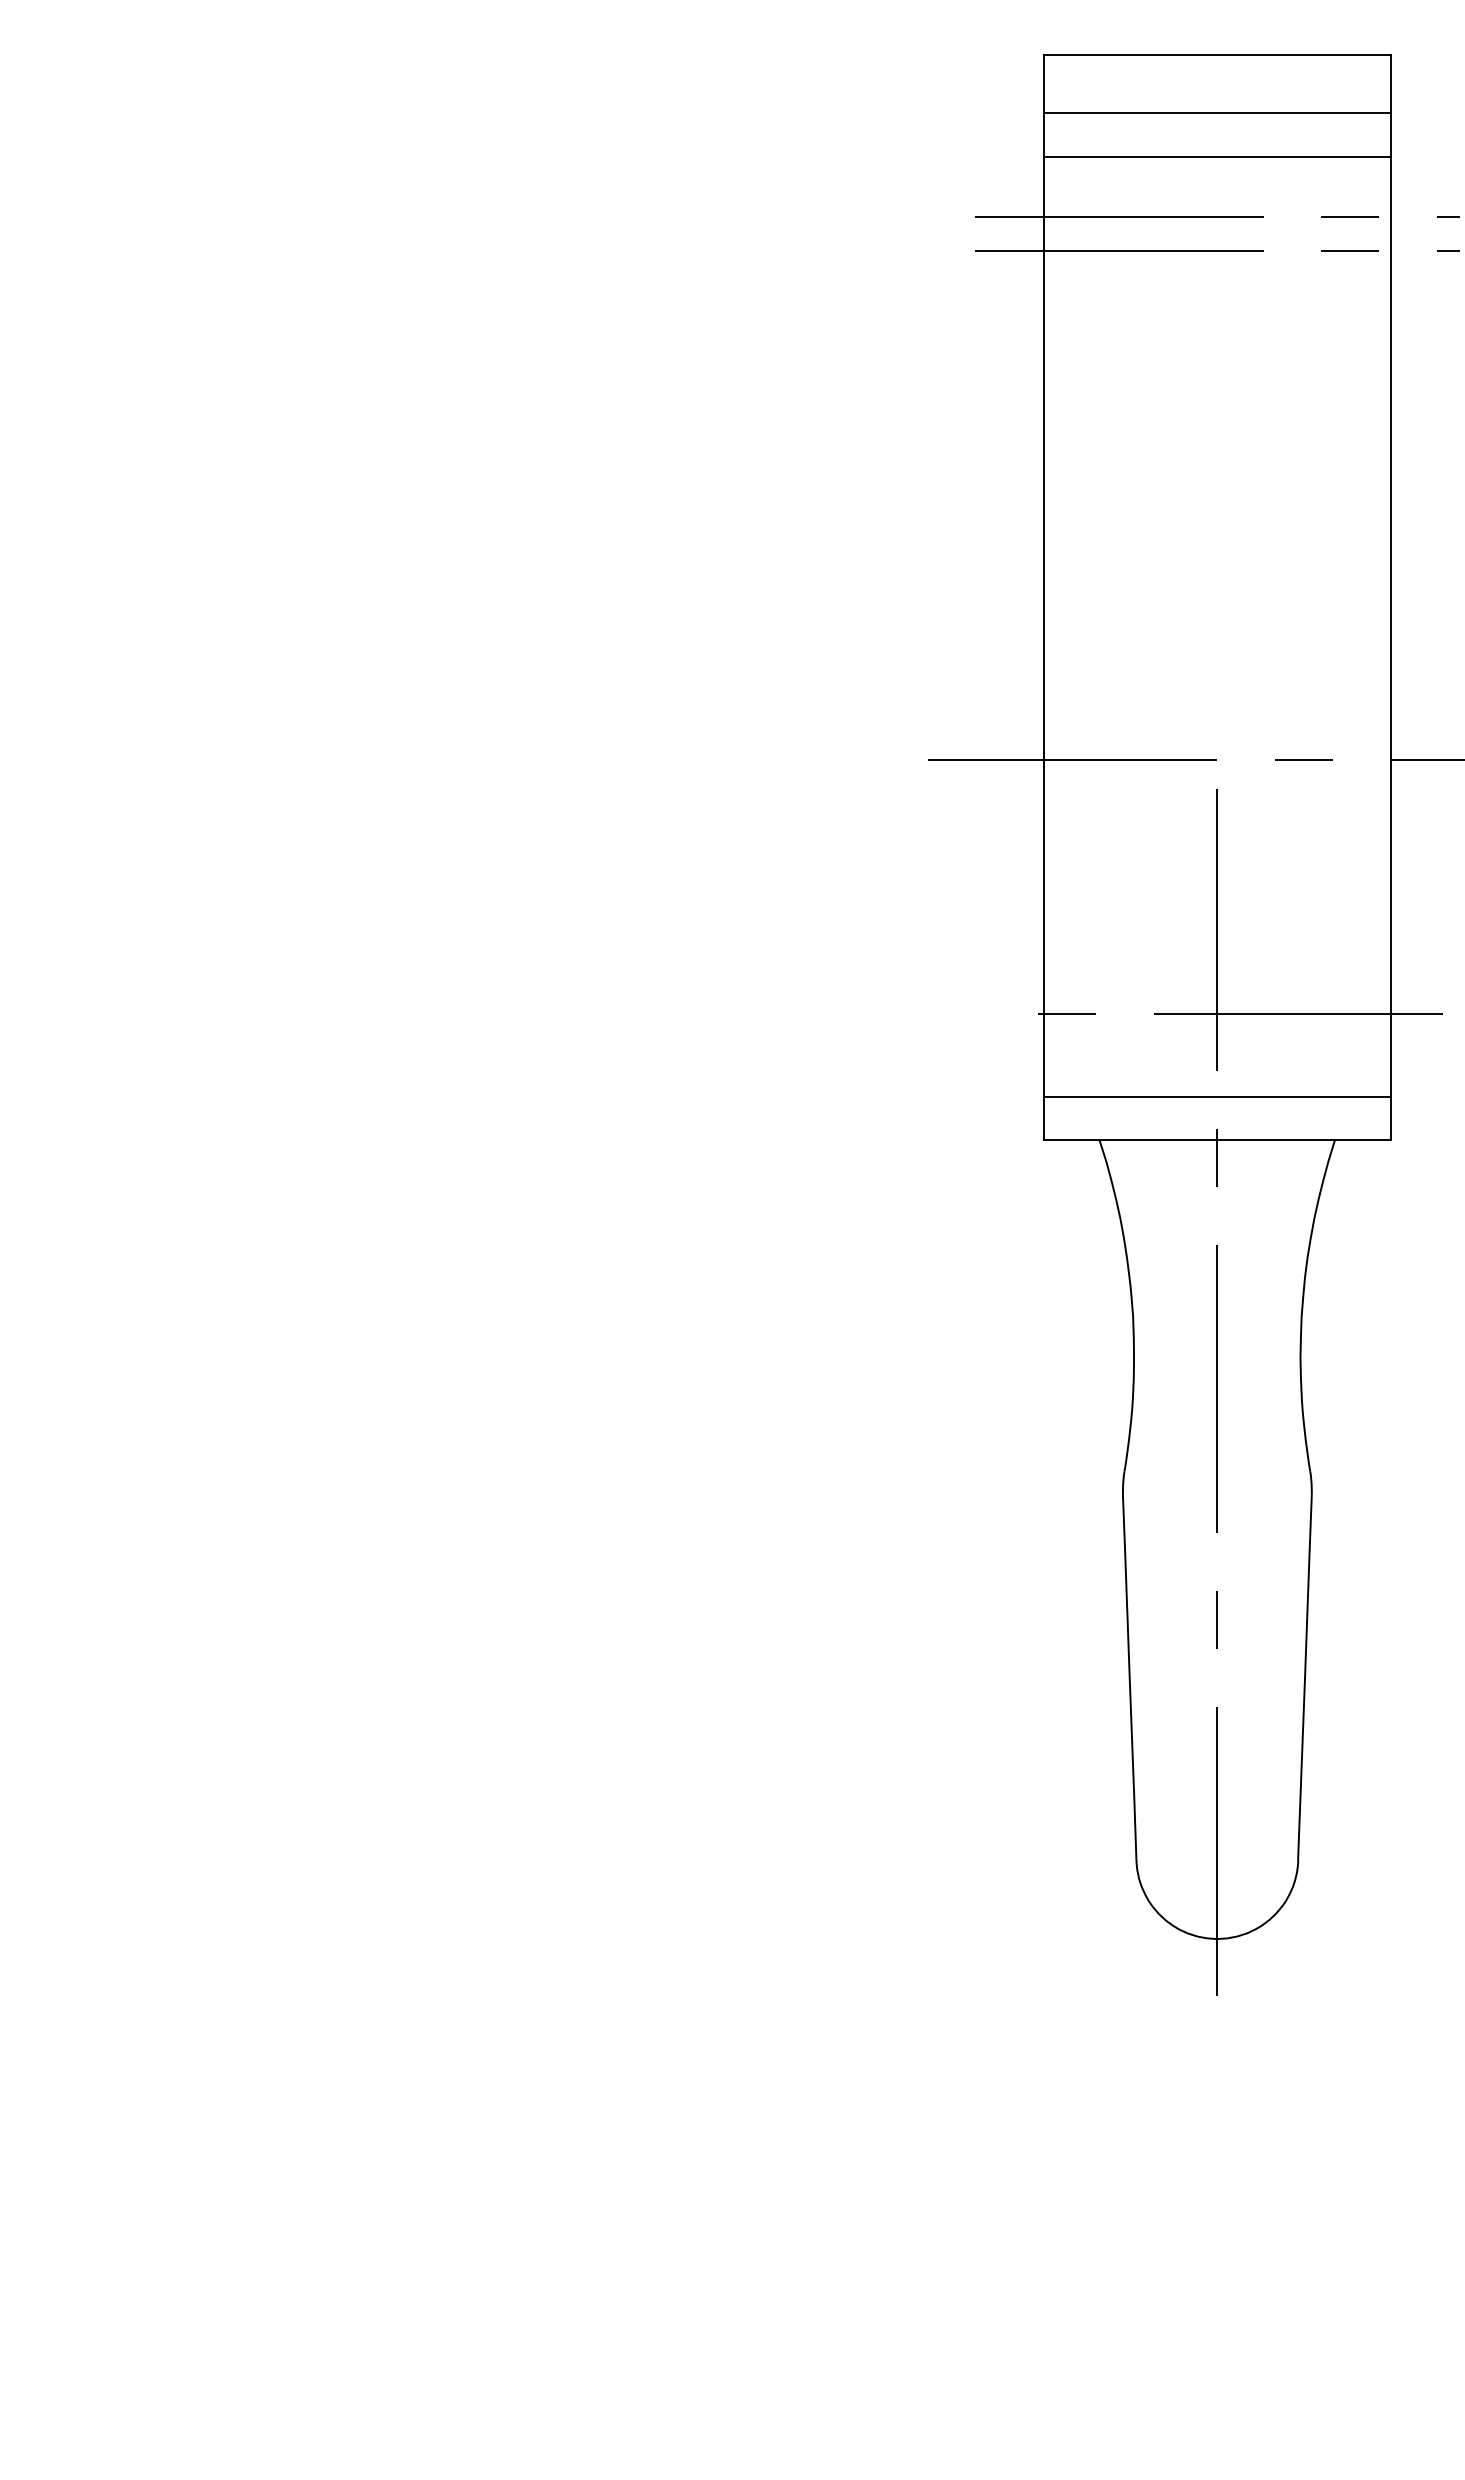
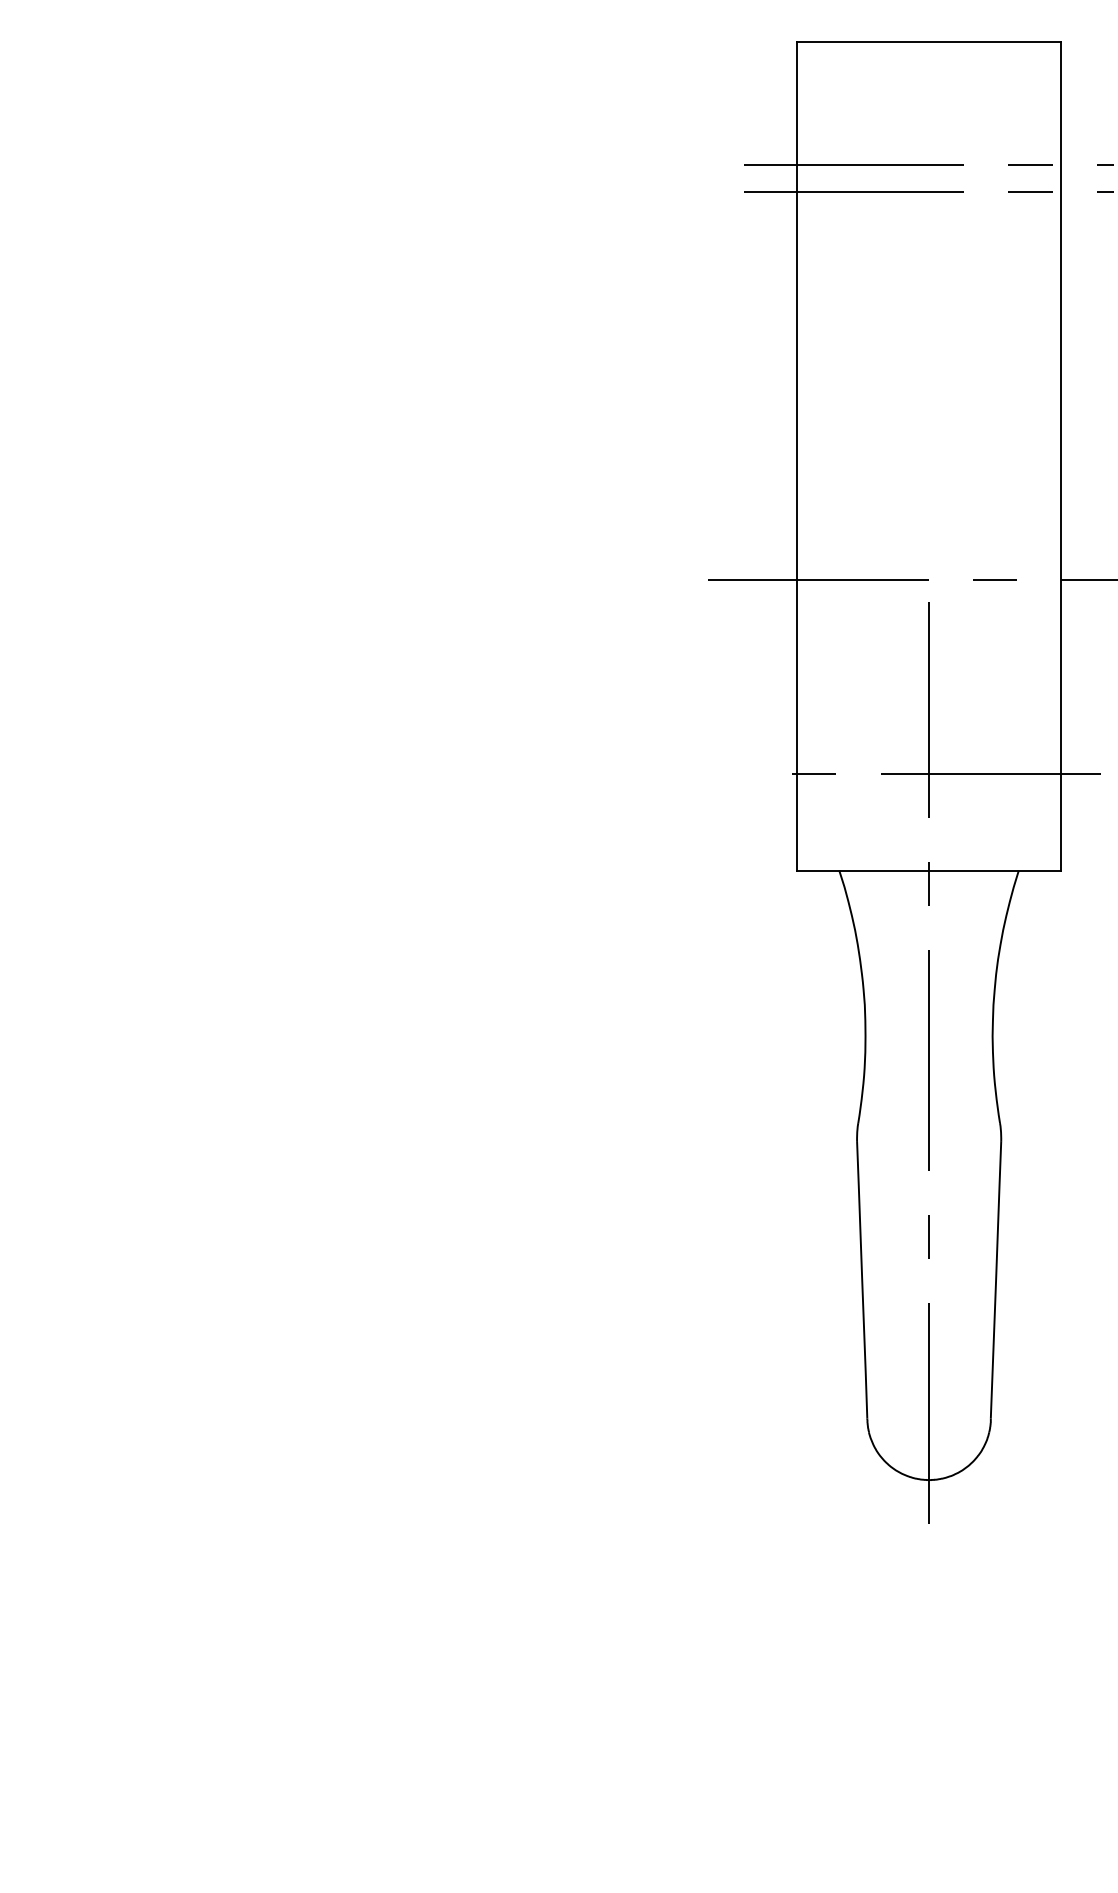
line: (1216, 112) -> (928, 85), removed
line: (1216, 156) -> (928, 119), removed
line: (1216, 1096) -> (928, 836), removed

